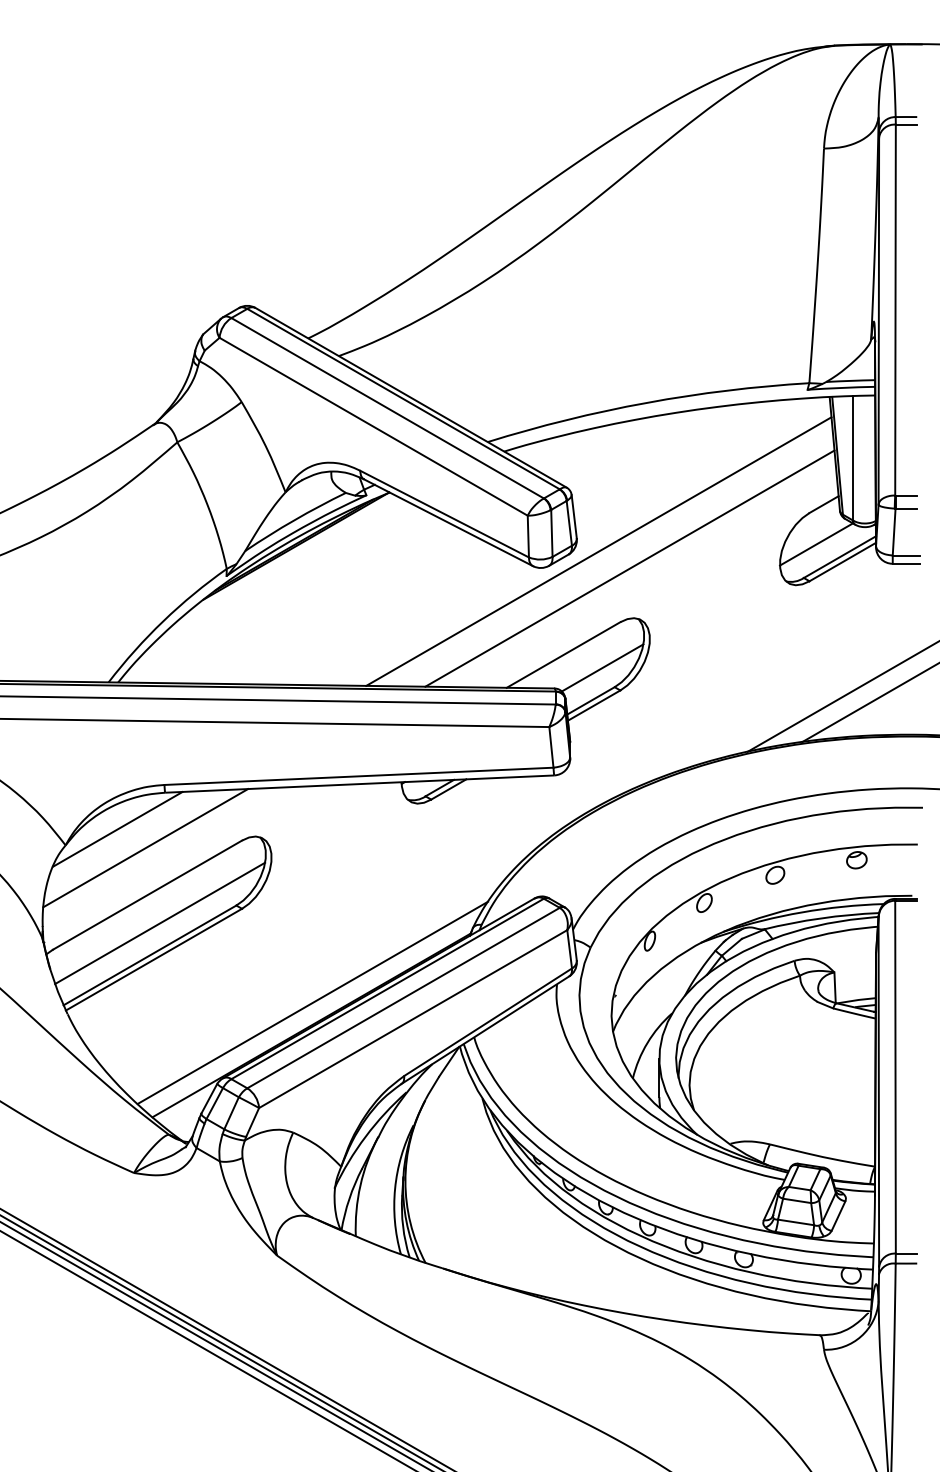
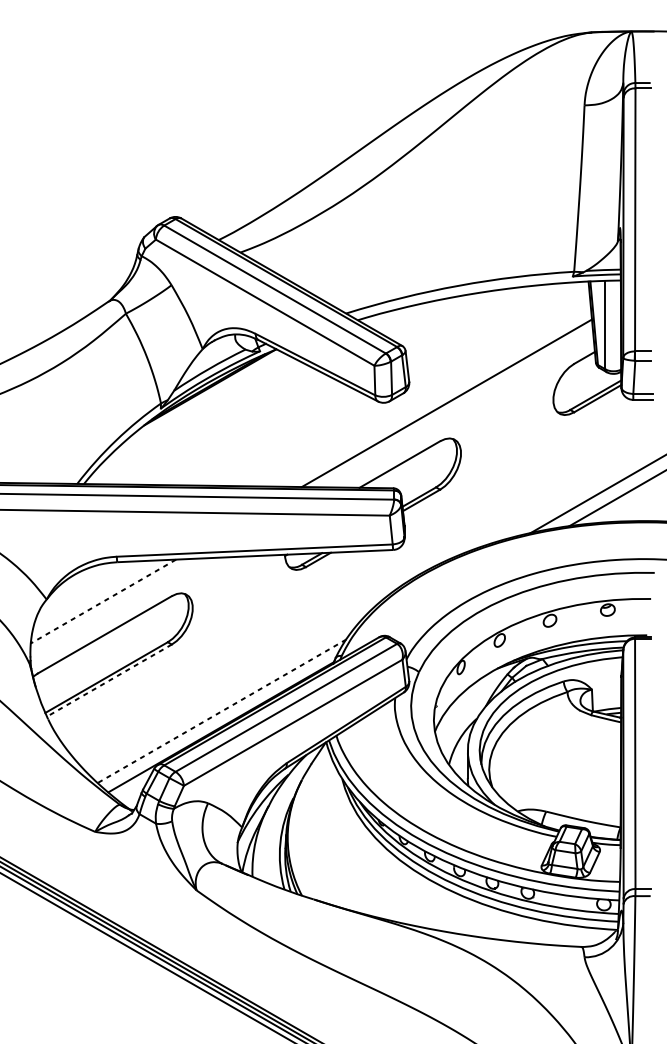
line: (816, 544) -> (579, 386), removed
line: (598, 551) -> (424, 391), removed
line: (602, 667) -> (427, 473), removed
line: (117, 828) -> (83, 587), removed
line: (145, 848) -> (103, 601), solid -> dashed
line: (160, 923) -> (114, 654), removed
line: (153, 959) -> (109, 680), solid -> dashed
line: (312, 1003) -> (221, 711), solid -> dashed

